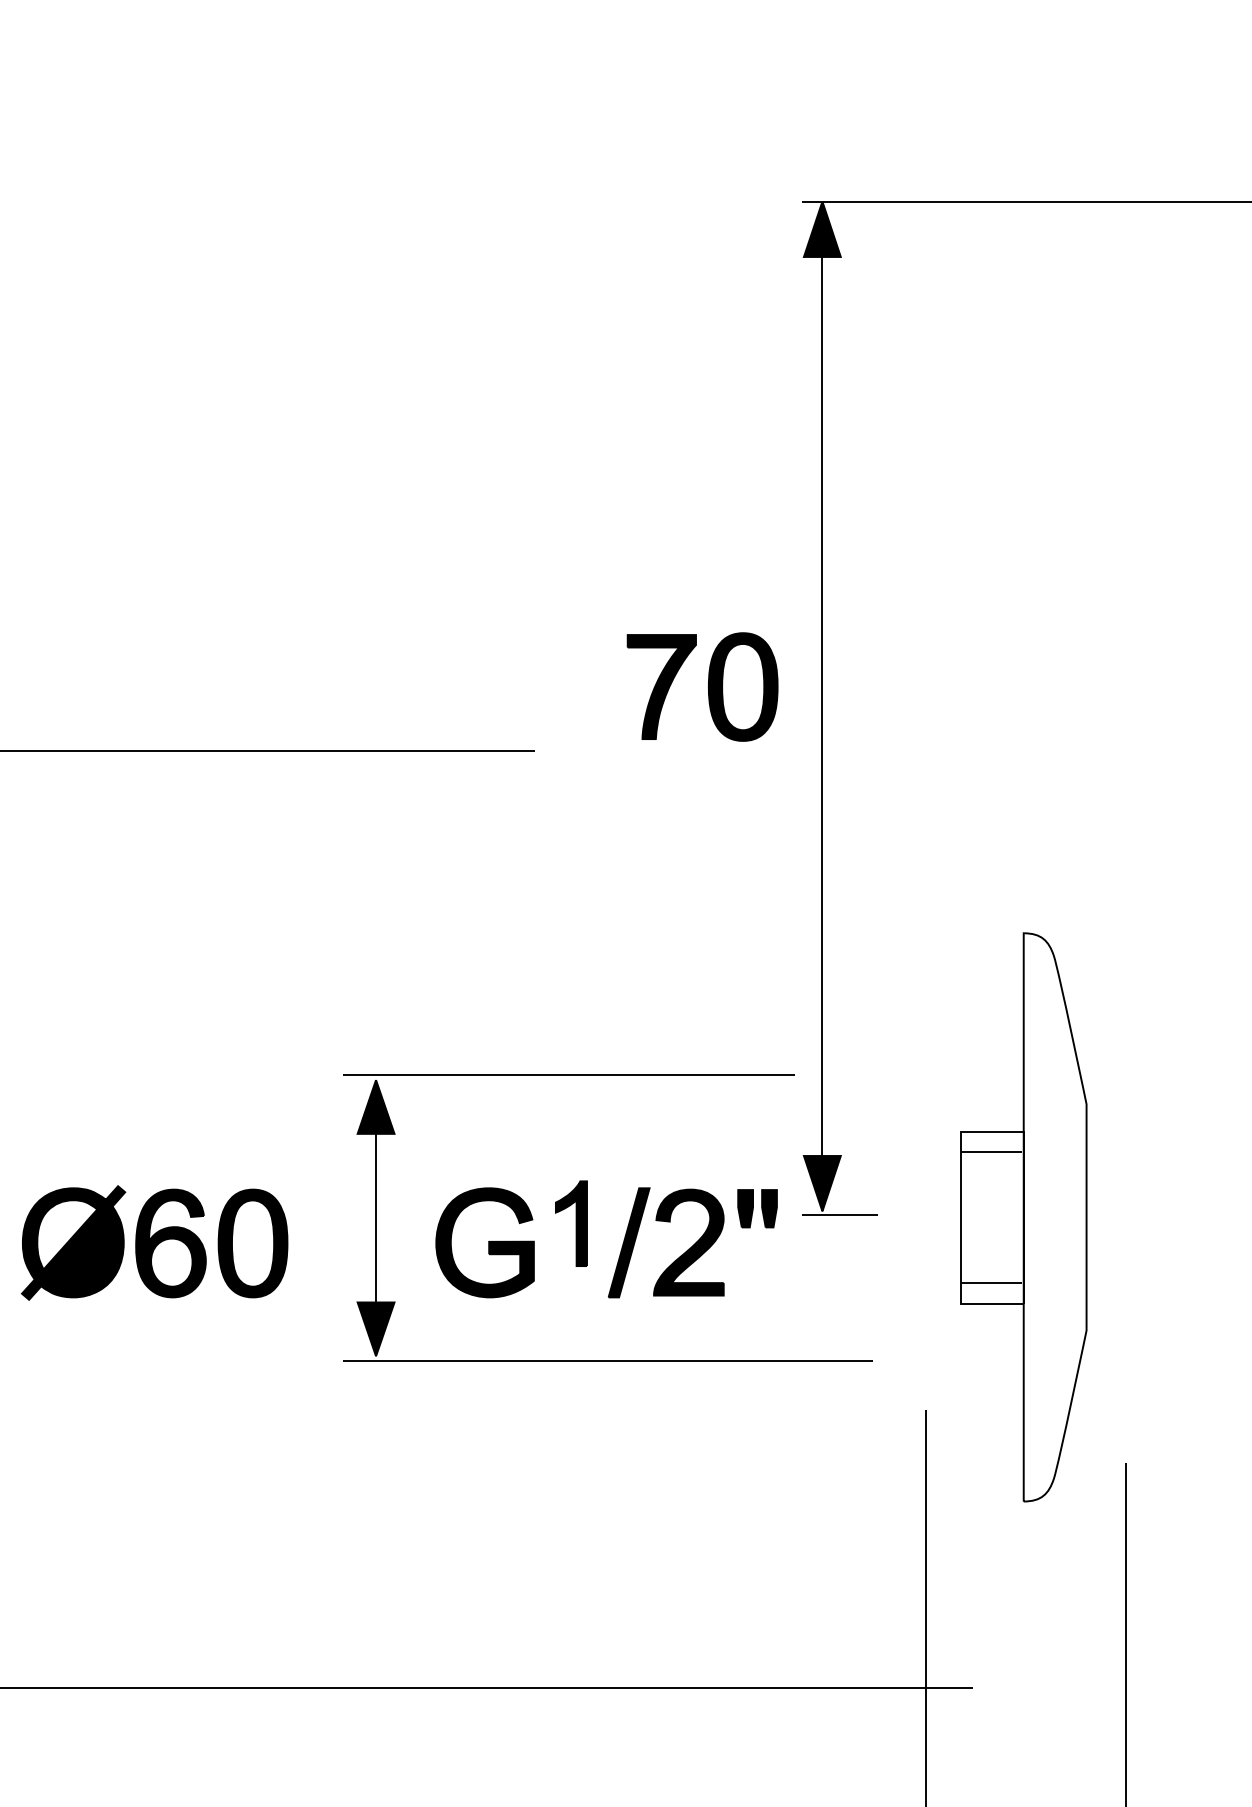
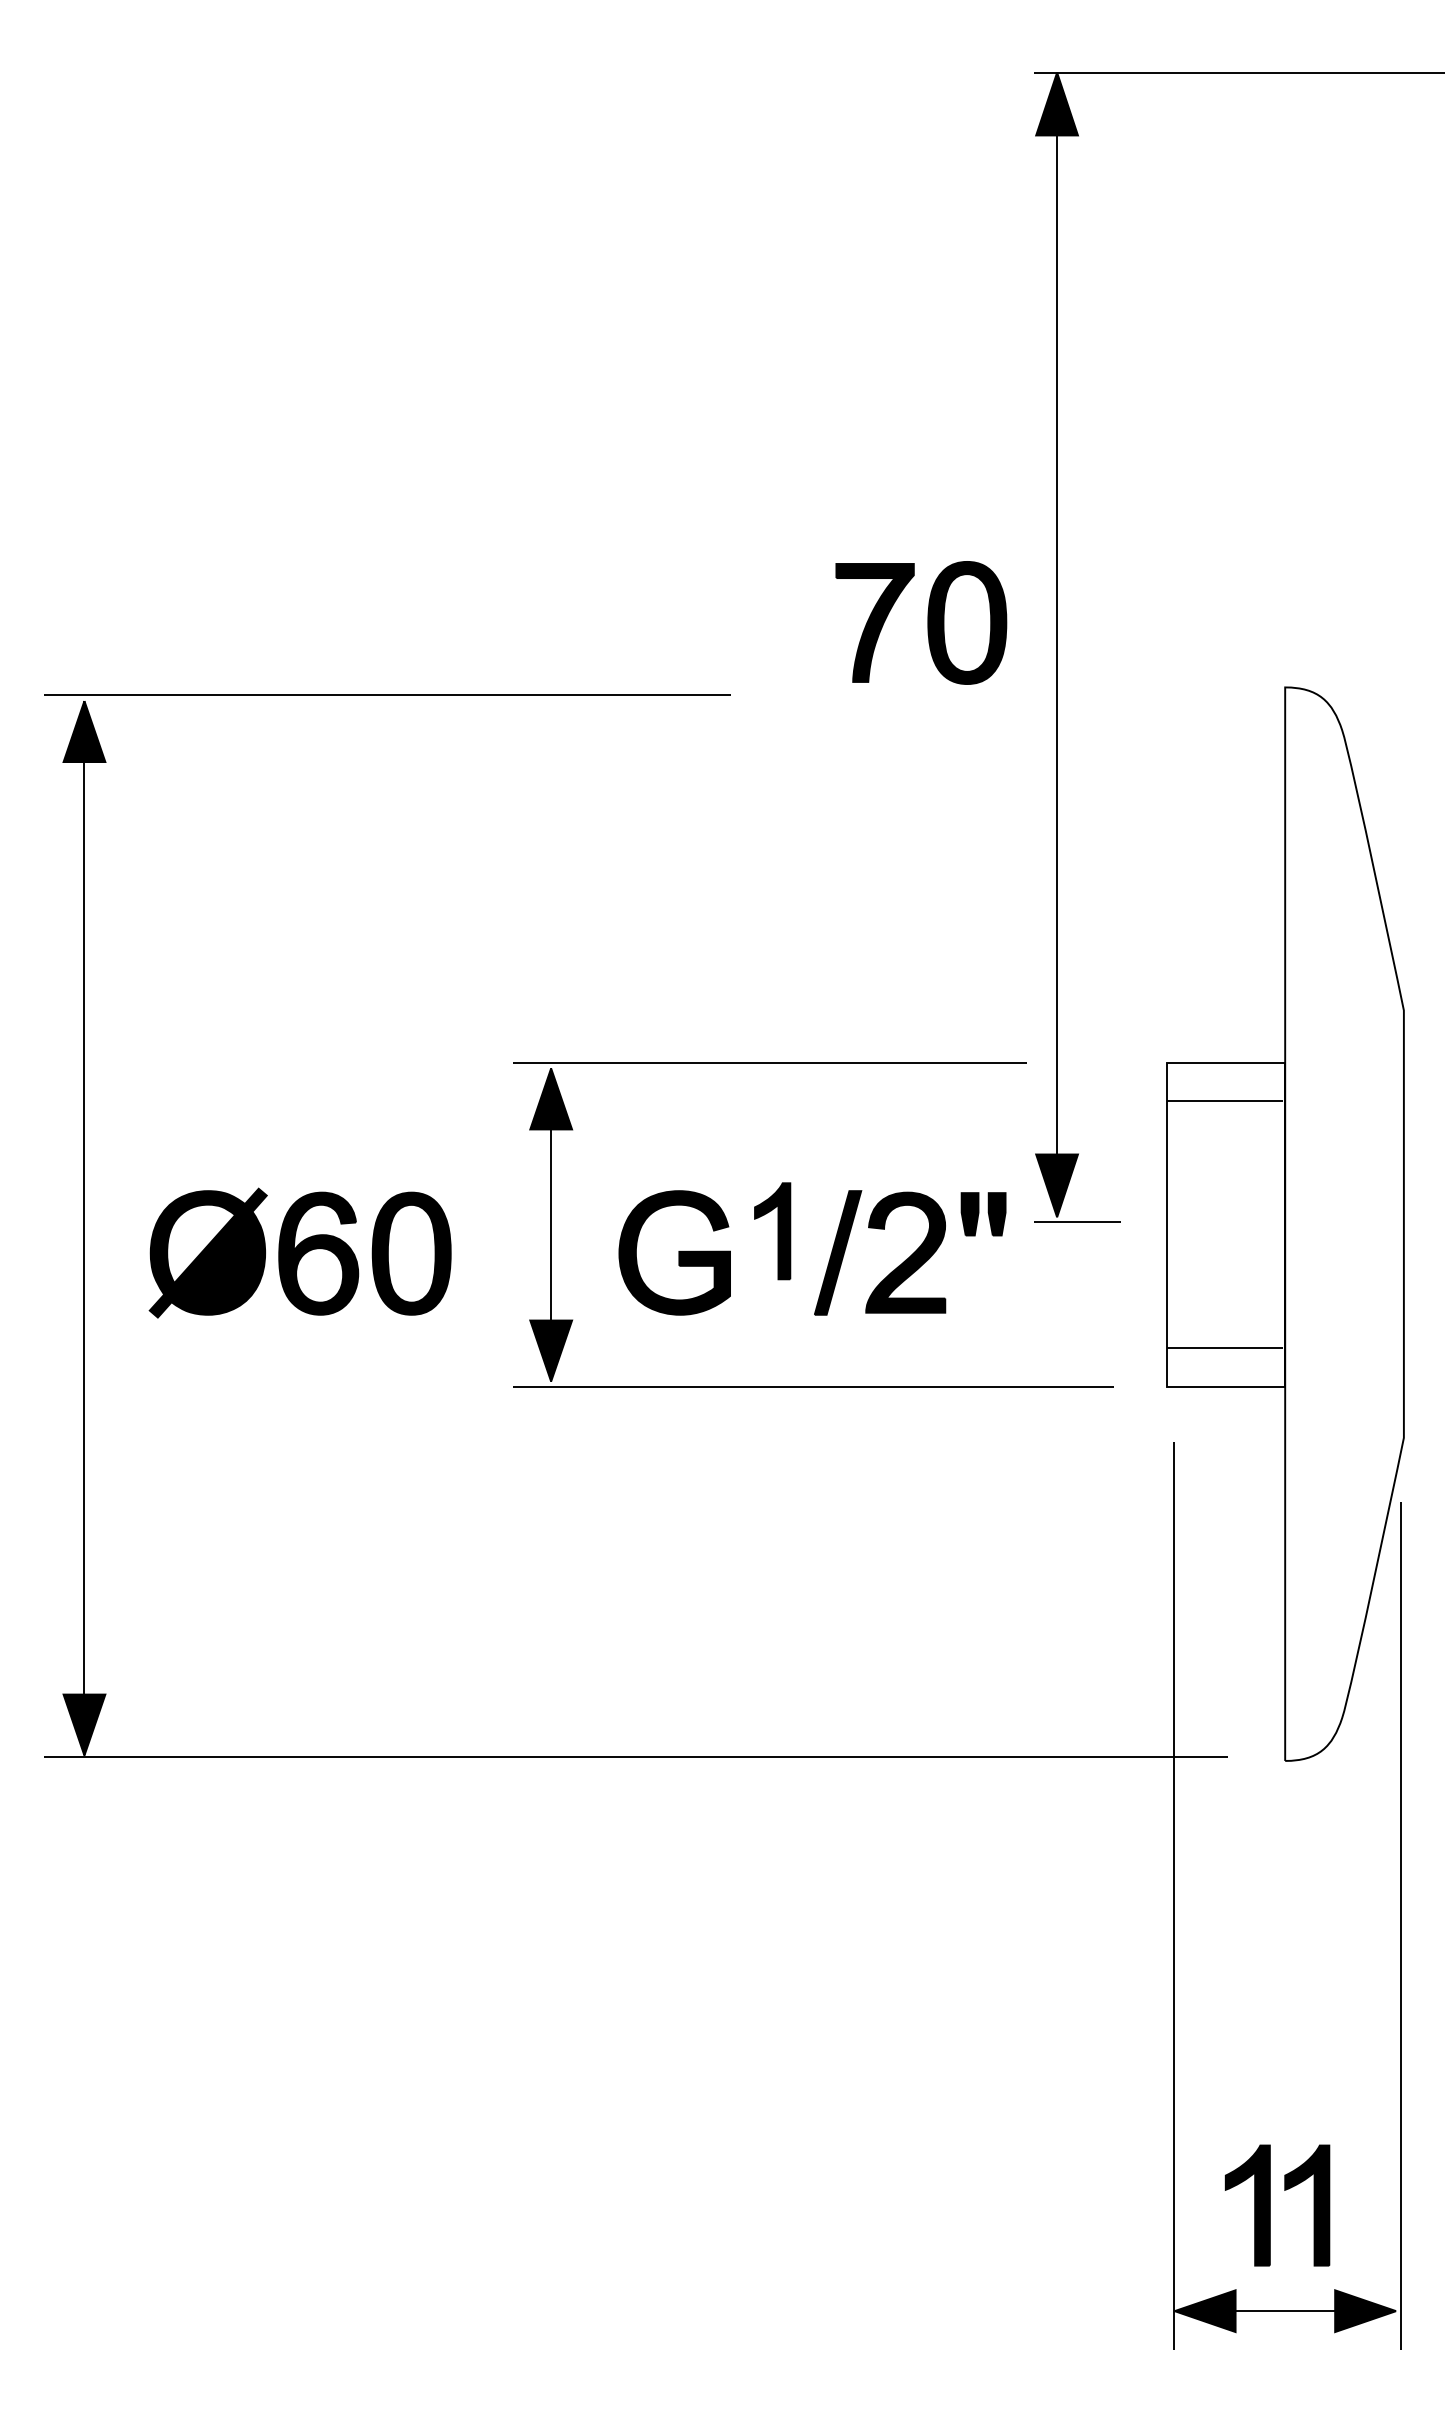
part: (1023, 1216) -> (1285, 1223), size x1.67

